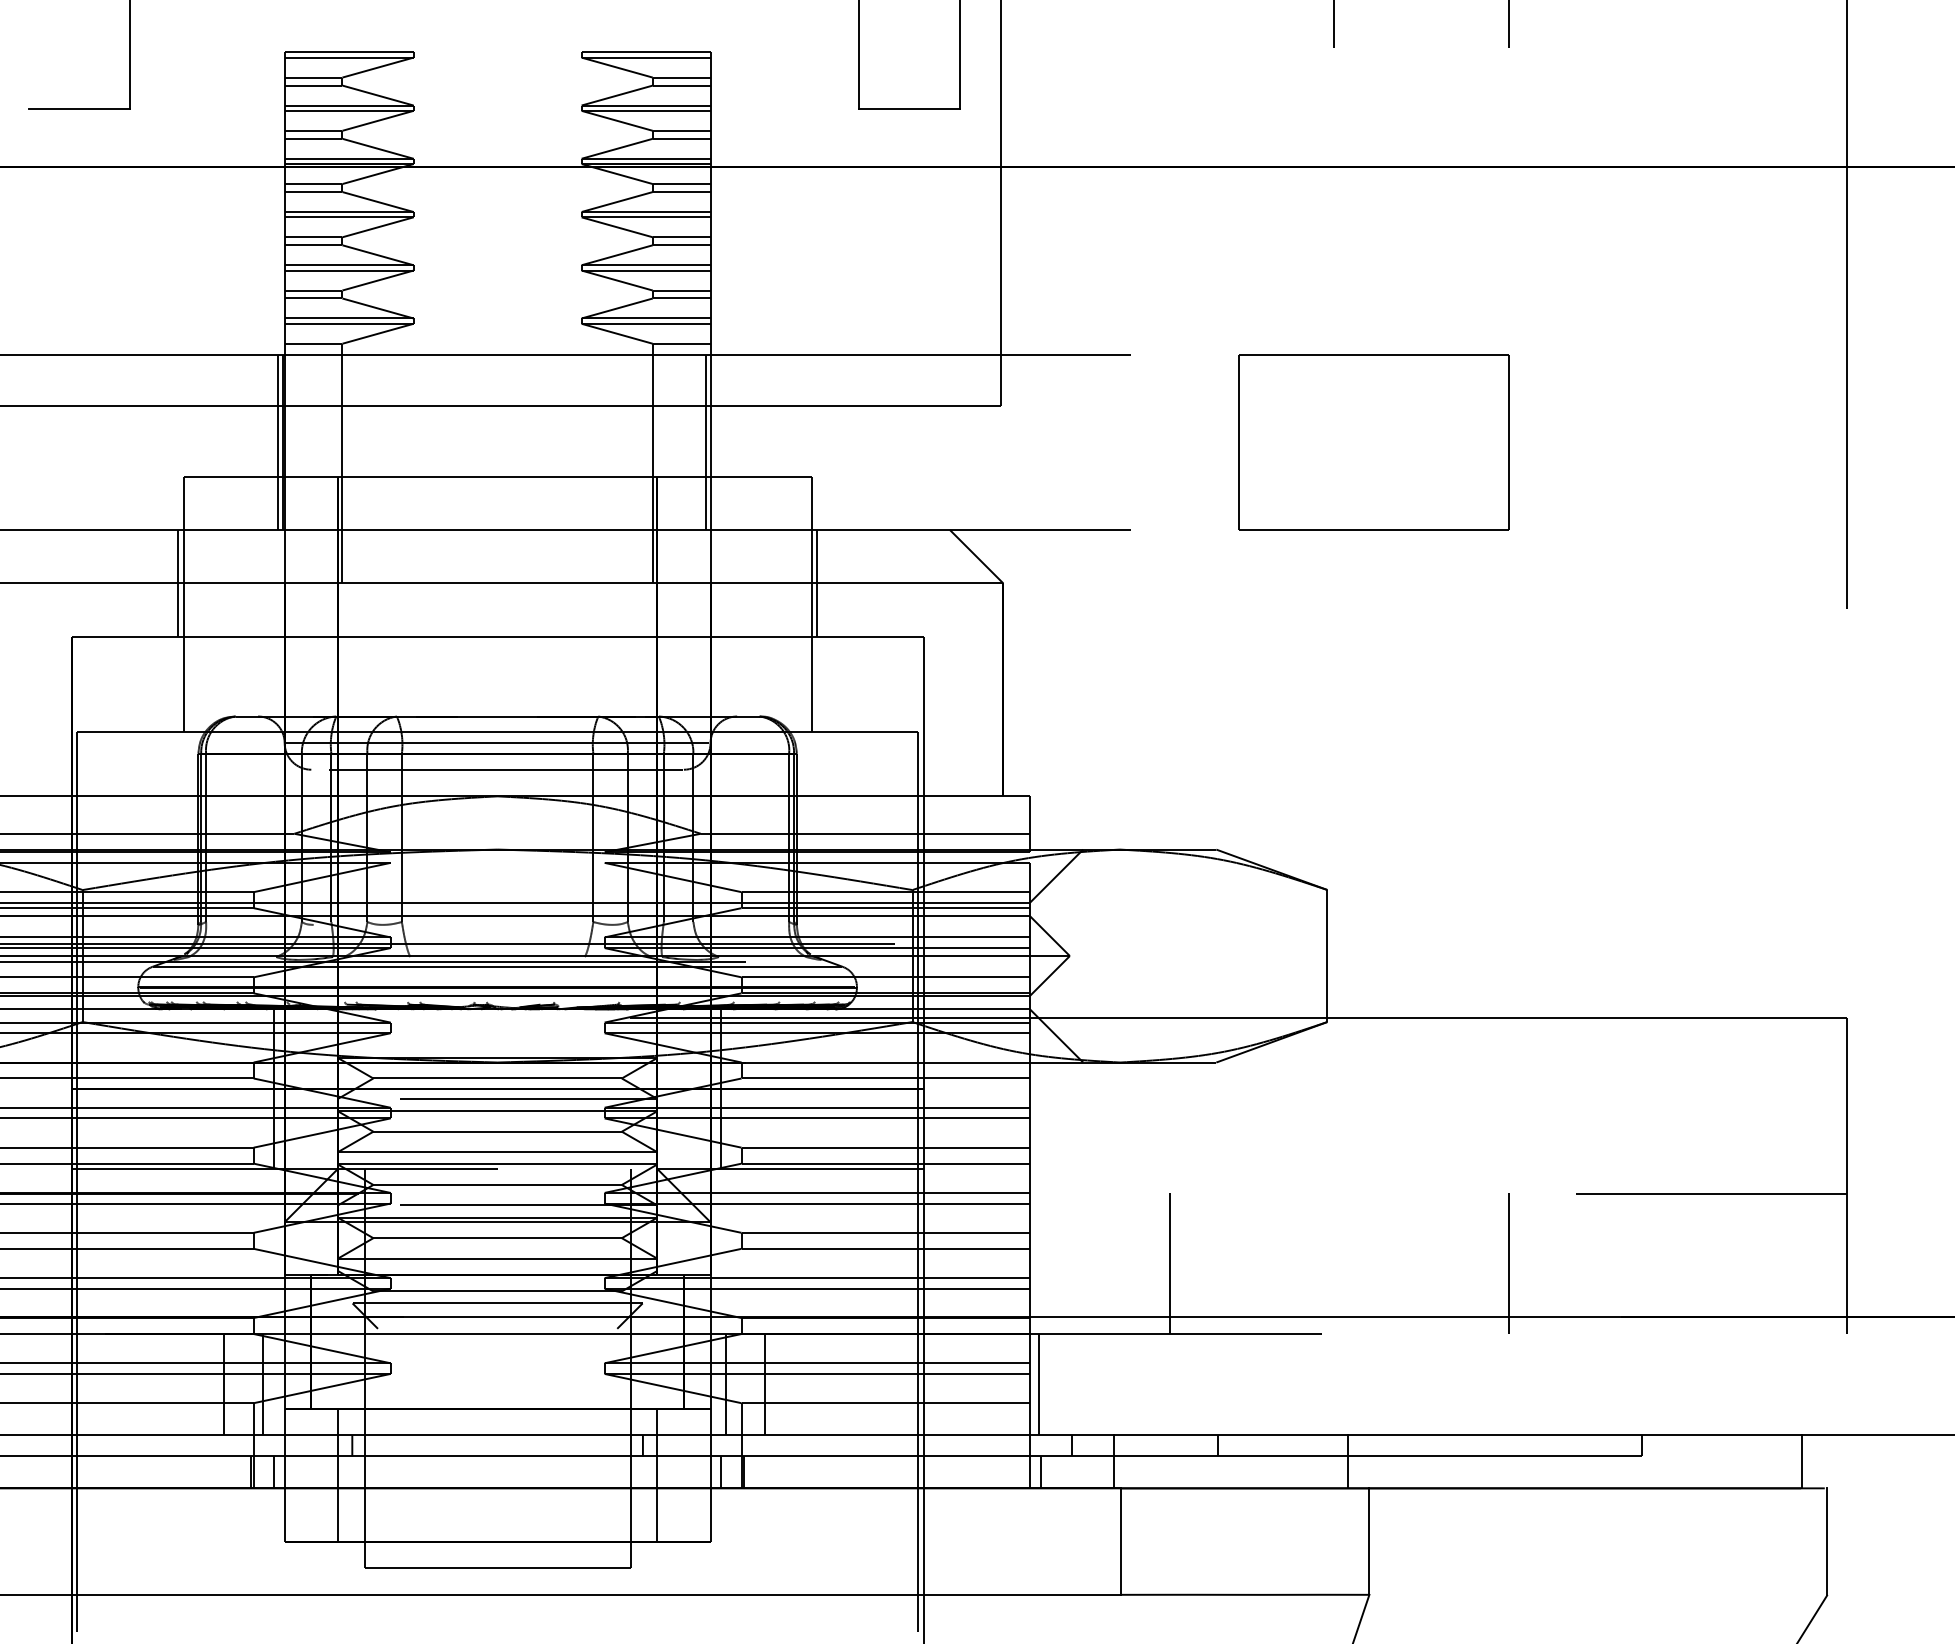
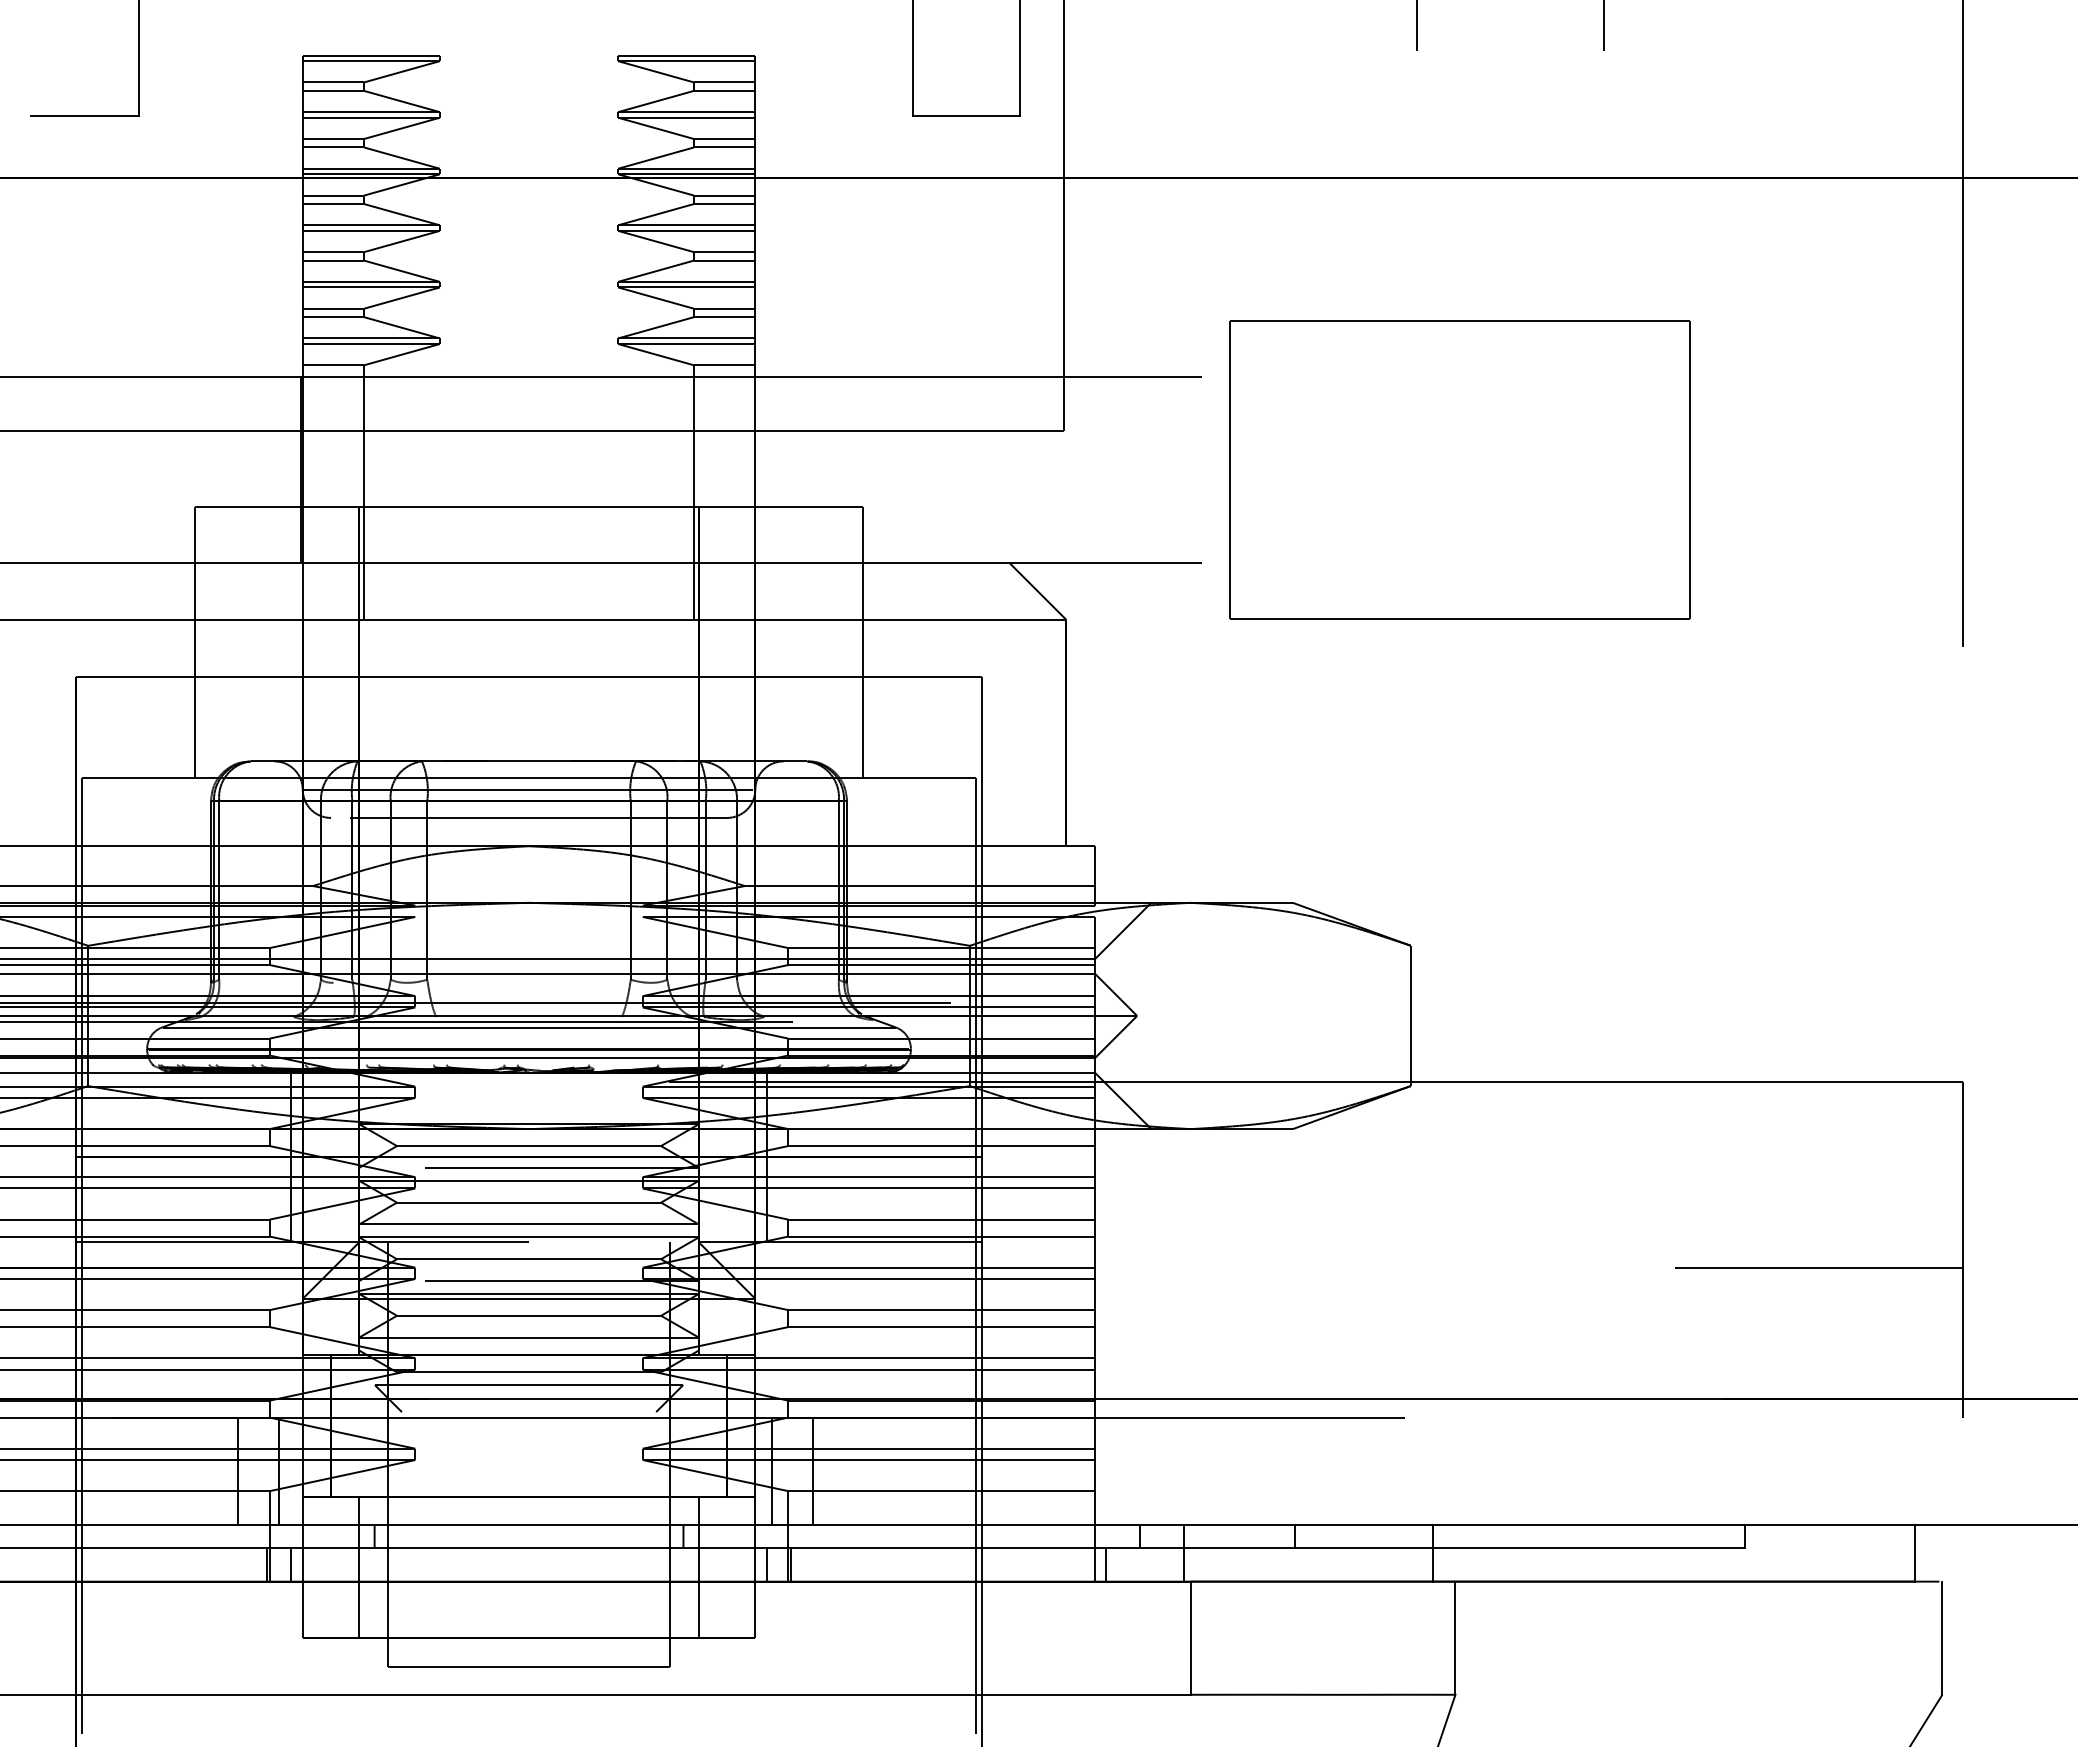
line: (277, 441) -> (295, 469), removed
line: (706, 441) -> (750, 469), removed
part: (1374, 441) -> (1460, 469), size x1.6
line: (178, 582) -> (189, 619), removed
line: (817, 582) -> (868, 619), removed
line: (1170, 1263) -> (1244, 1342), removed
line: (1508, 1263) -> (1603, 1342), removed
line: (1039, 1384) -> (1104, 1471), removed

